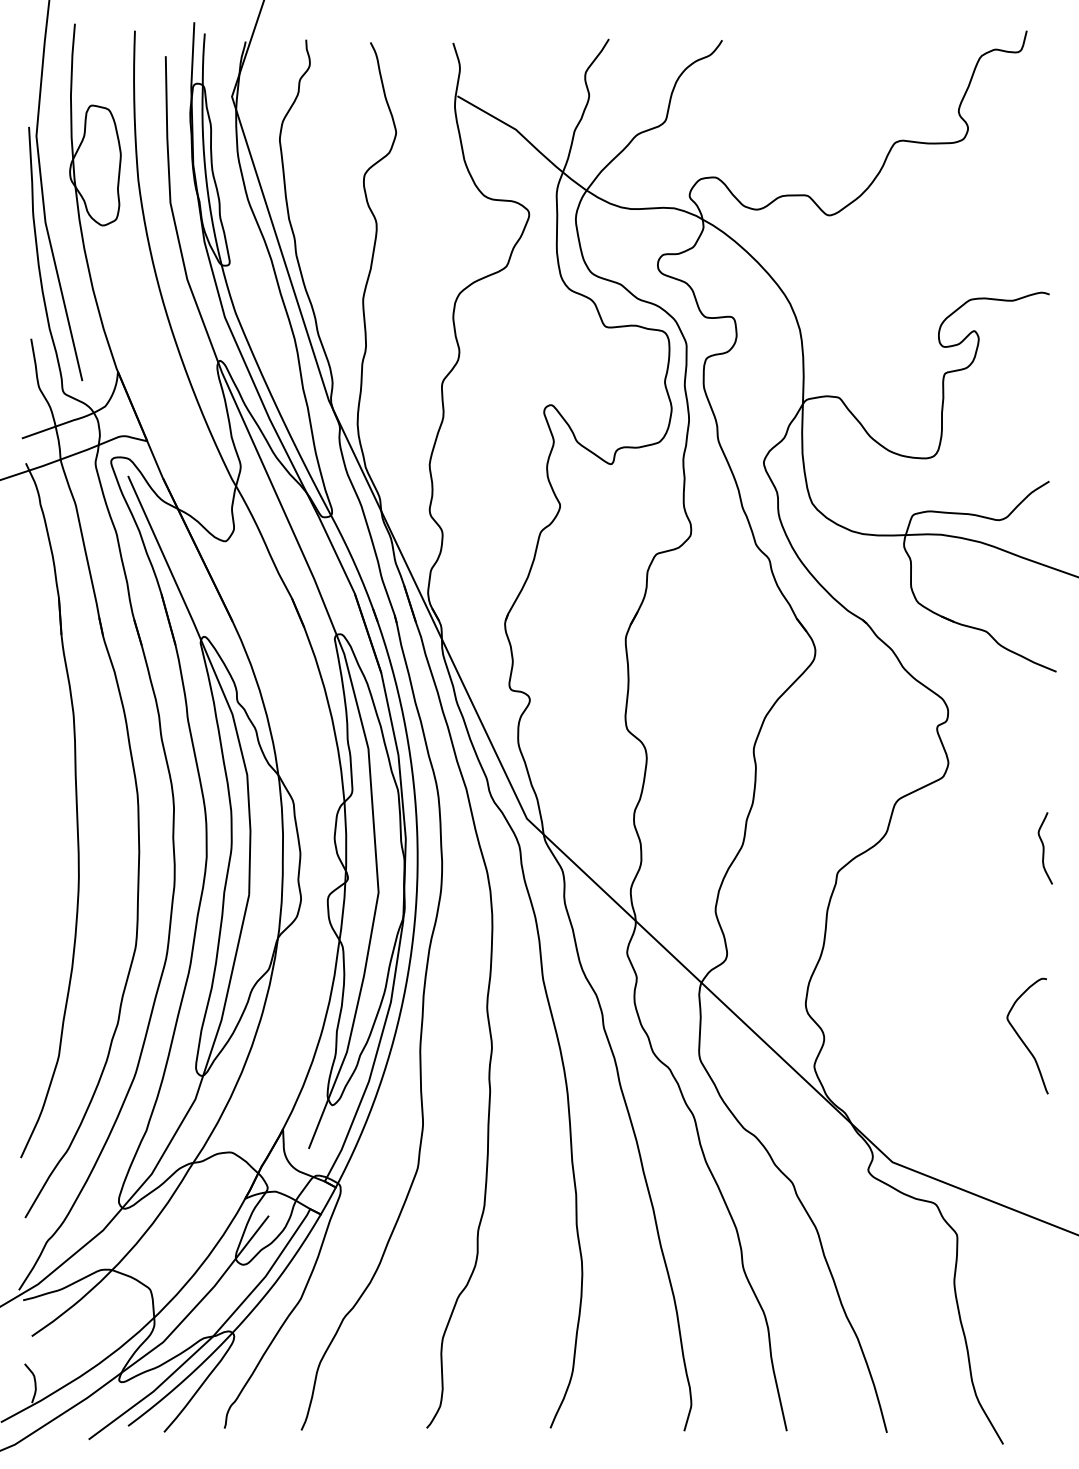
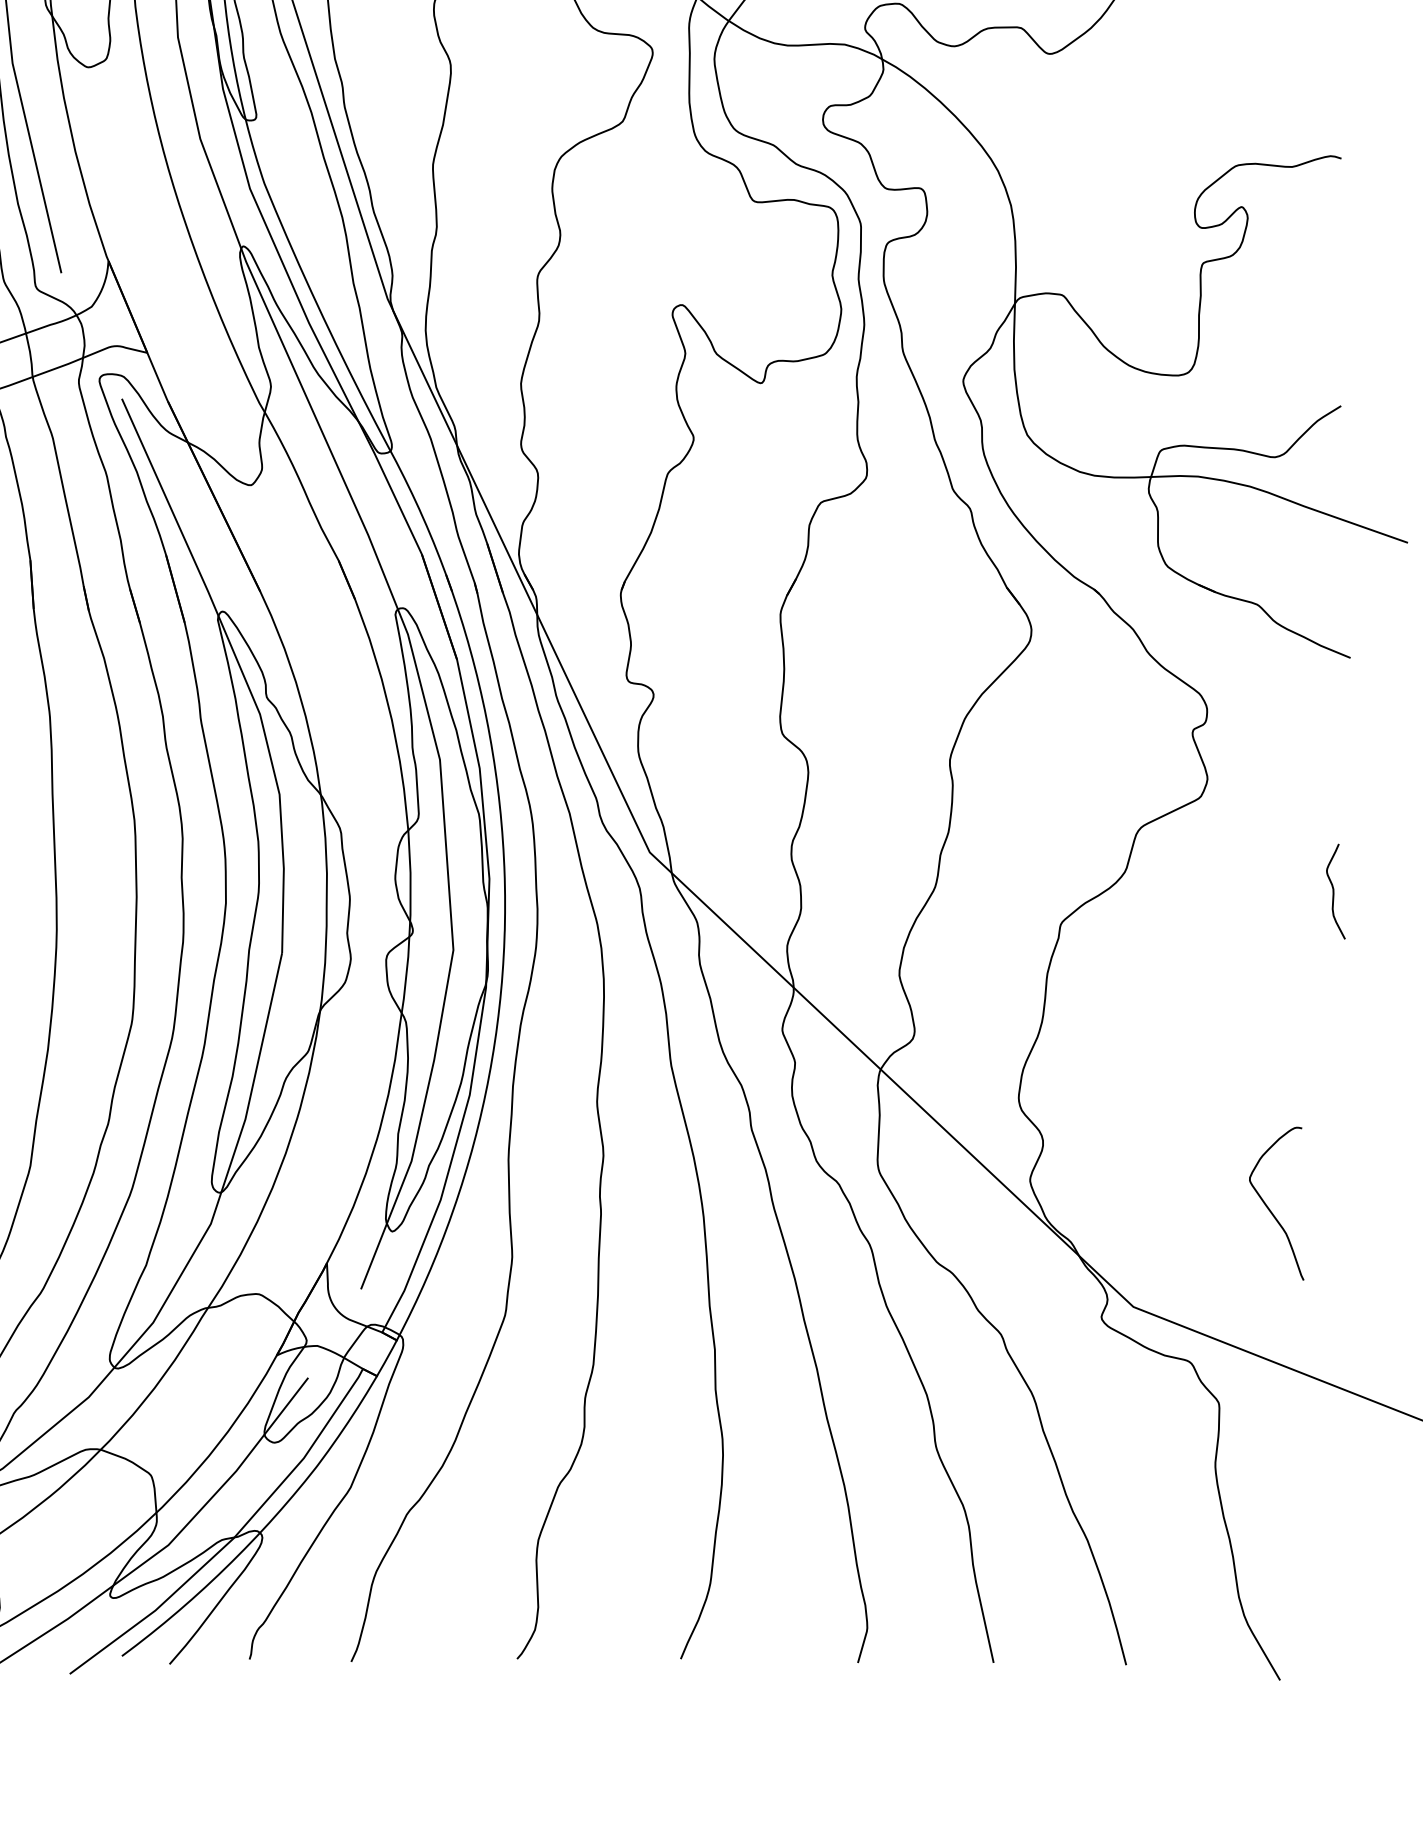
curve: (1022, 1039) -> (1269, 1208), moved

